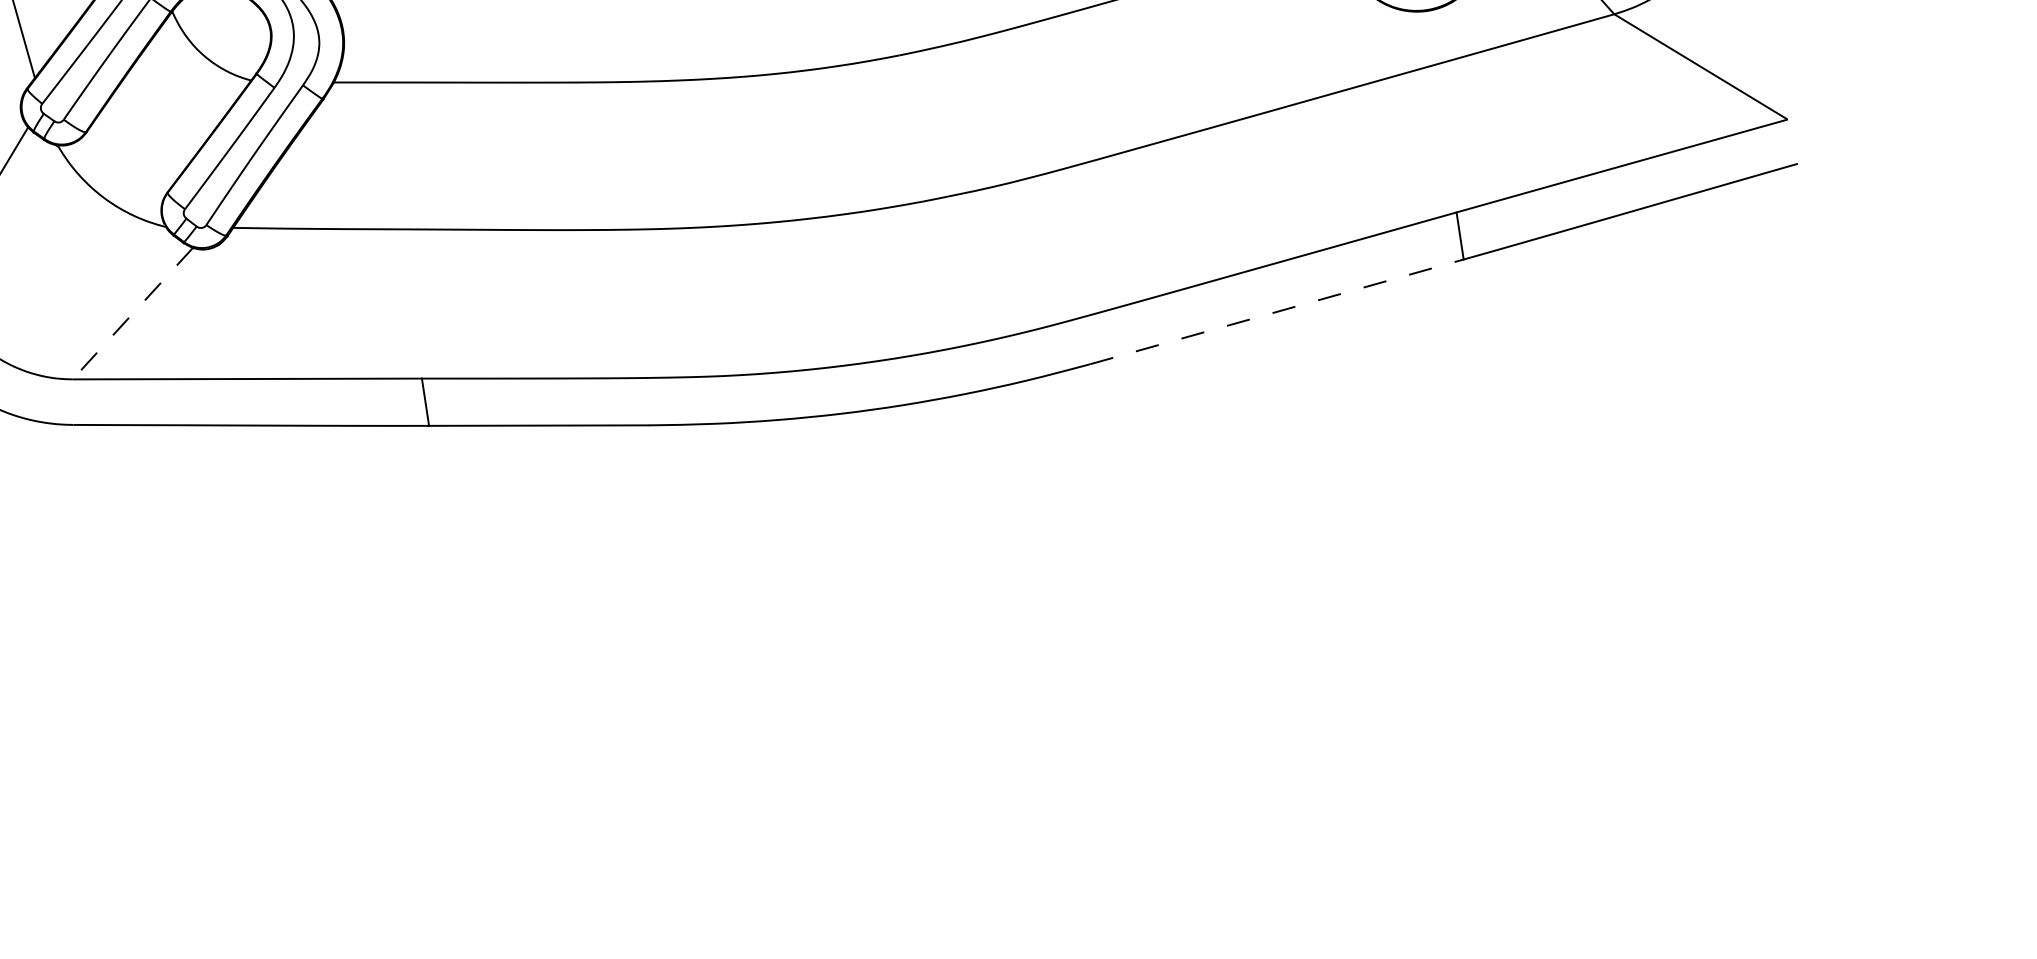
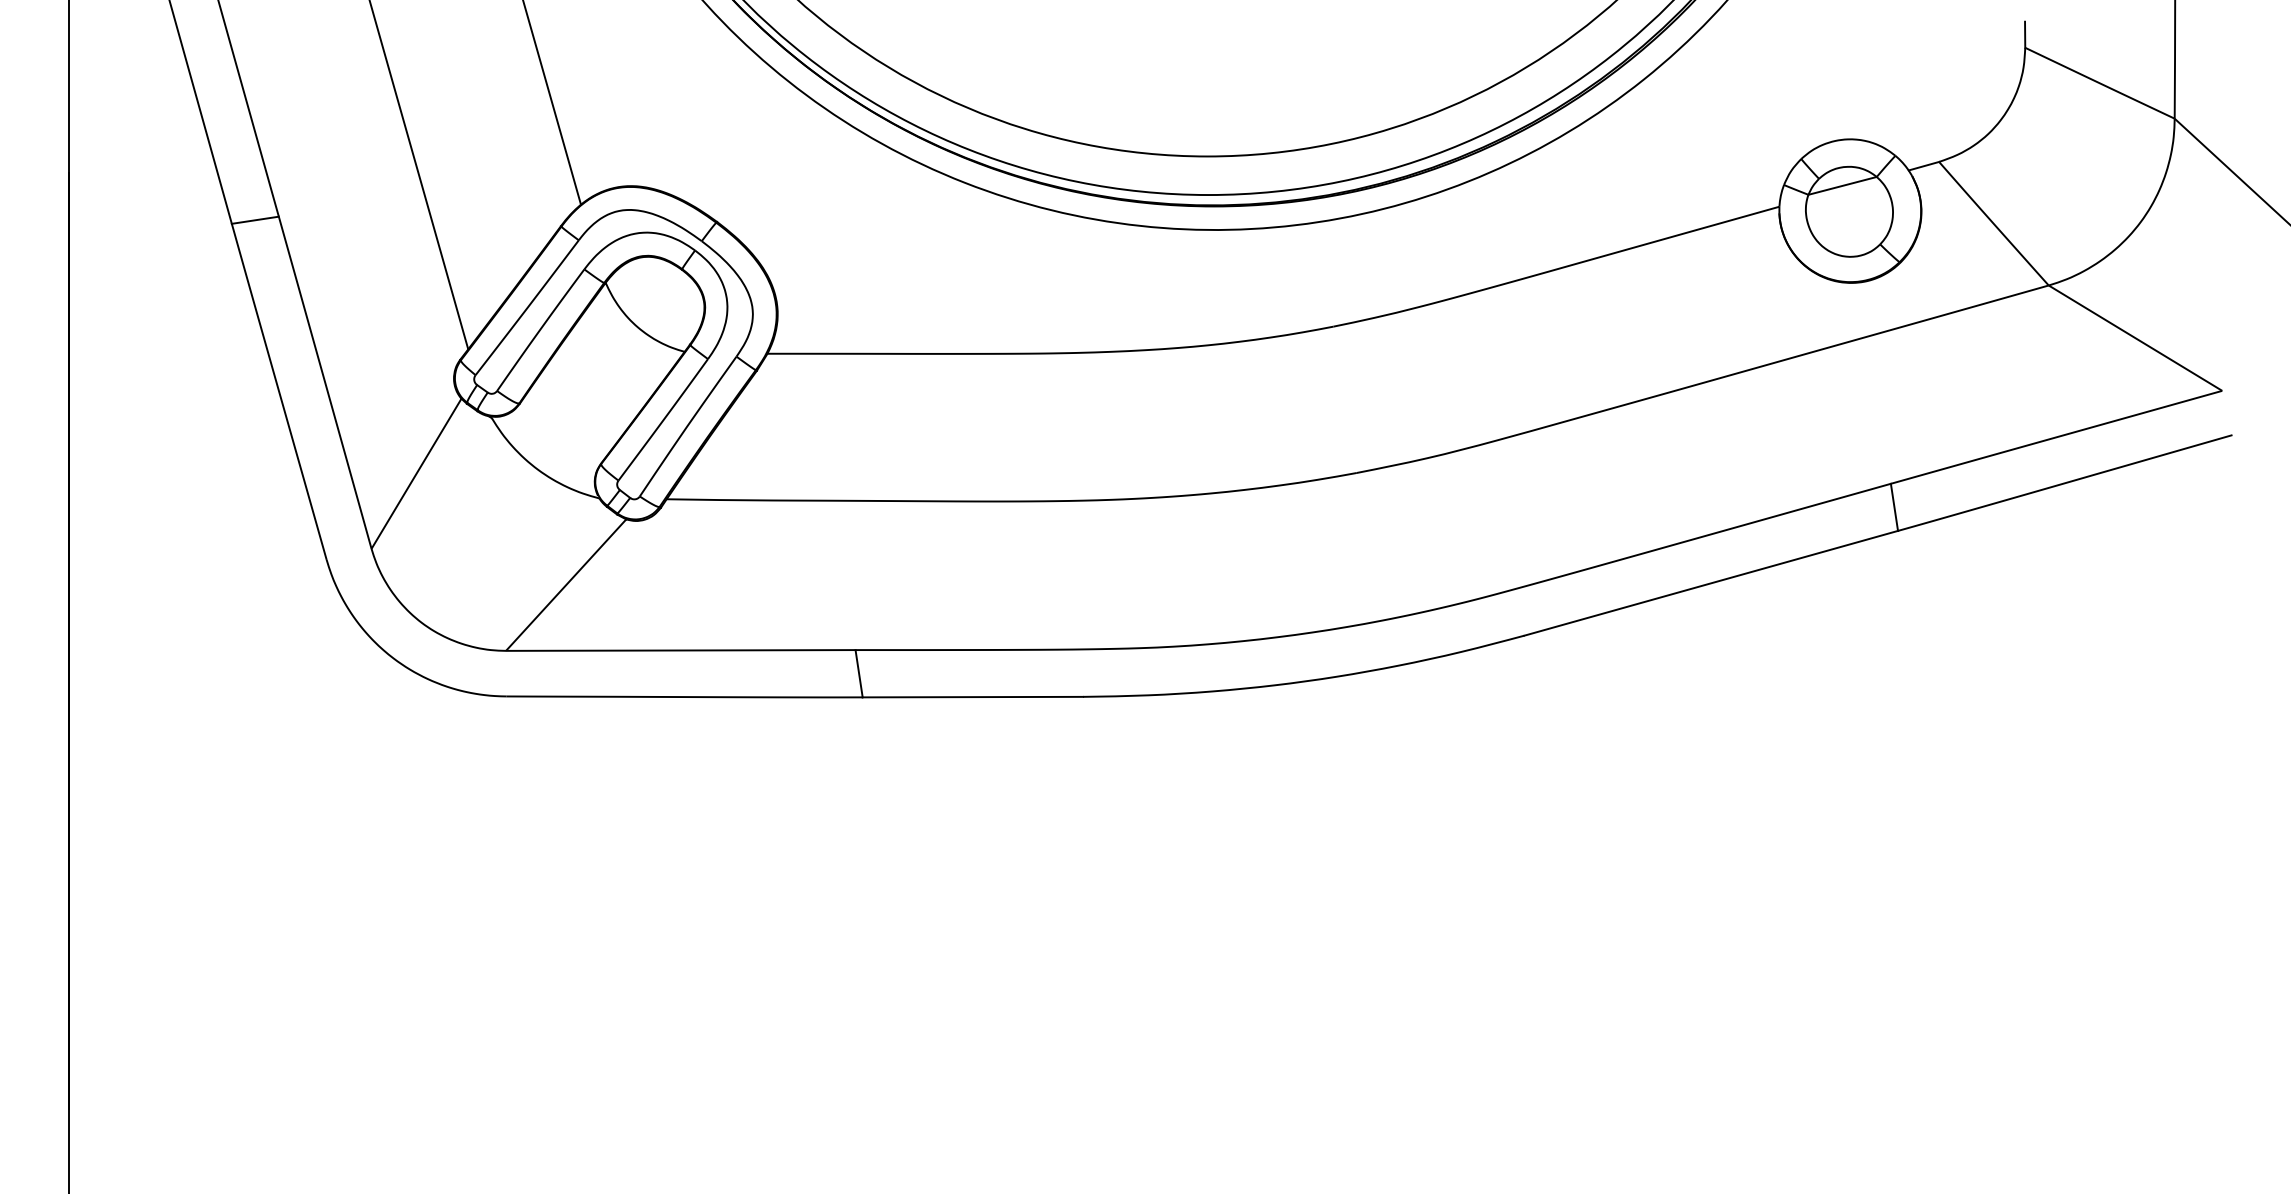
line: (1277, 312) -> (1711, 583), dashed -> solid
line: (133, 314) -> (566, 585), dashed -> solid

